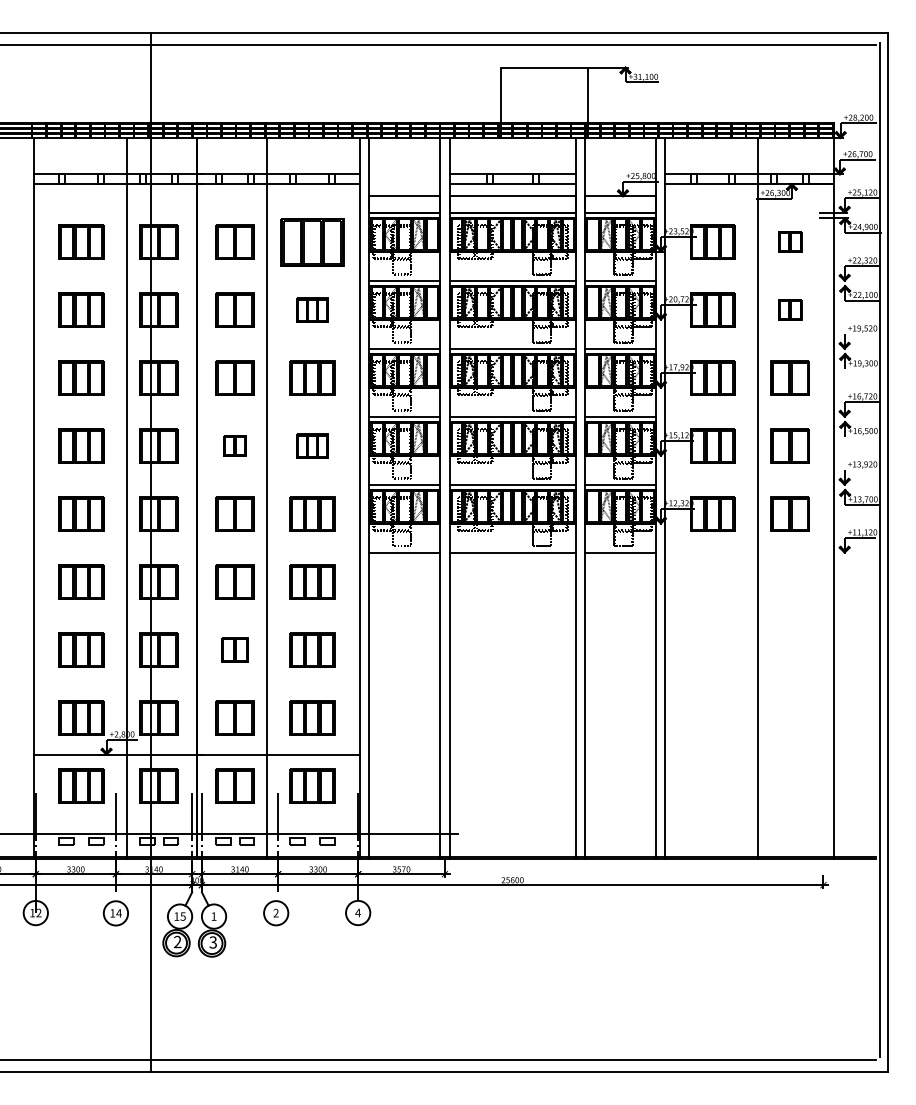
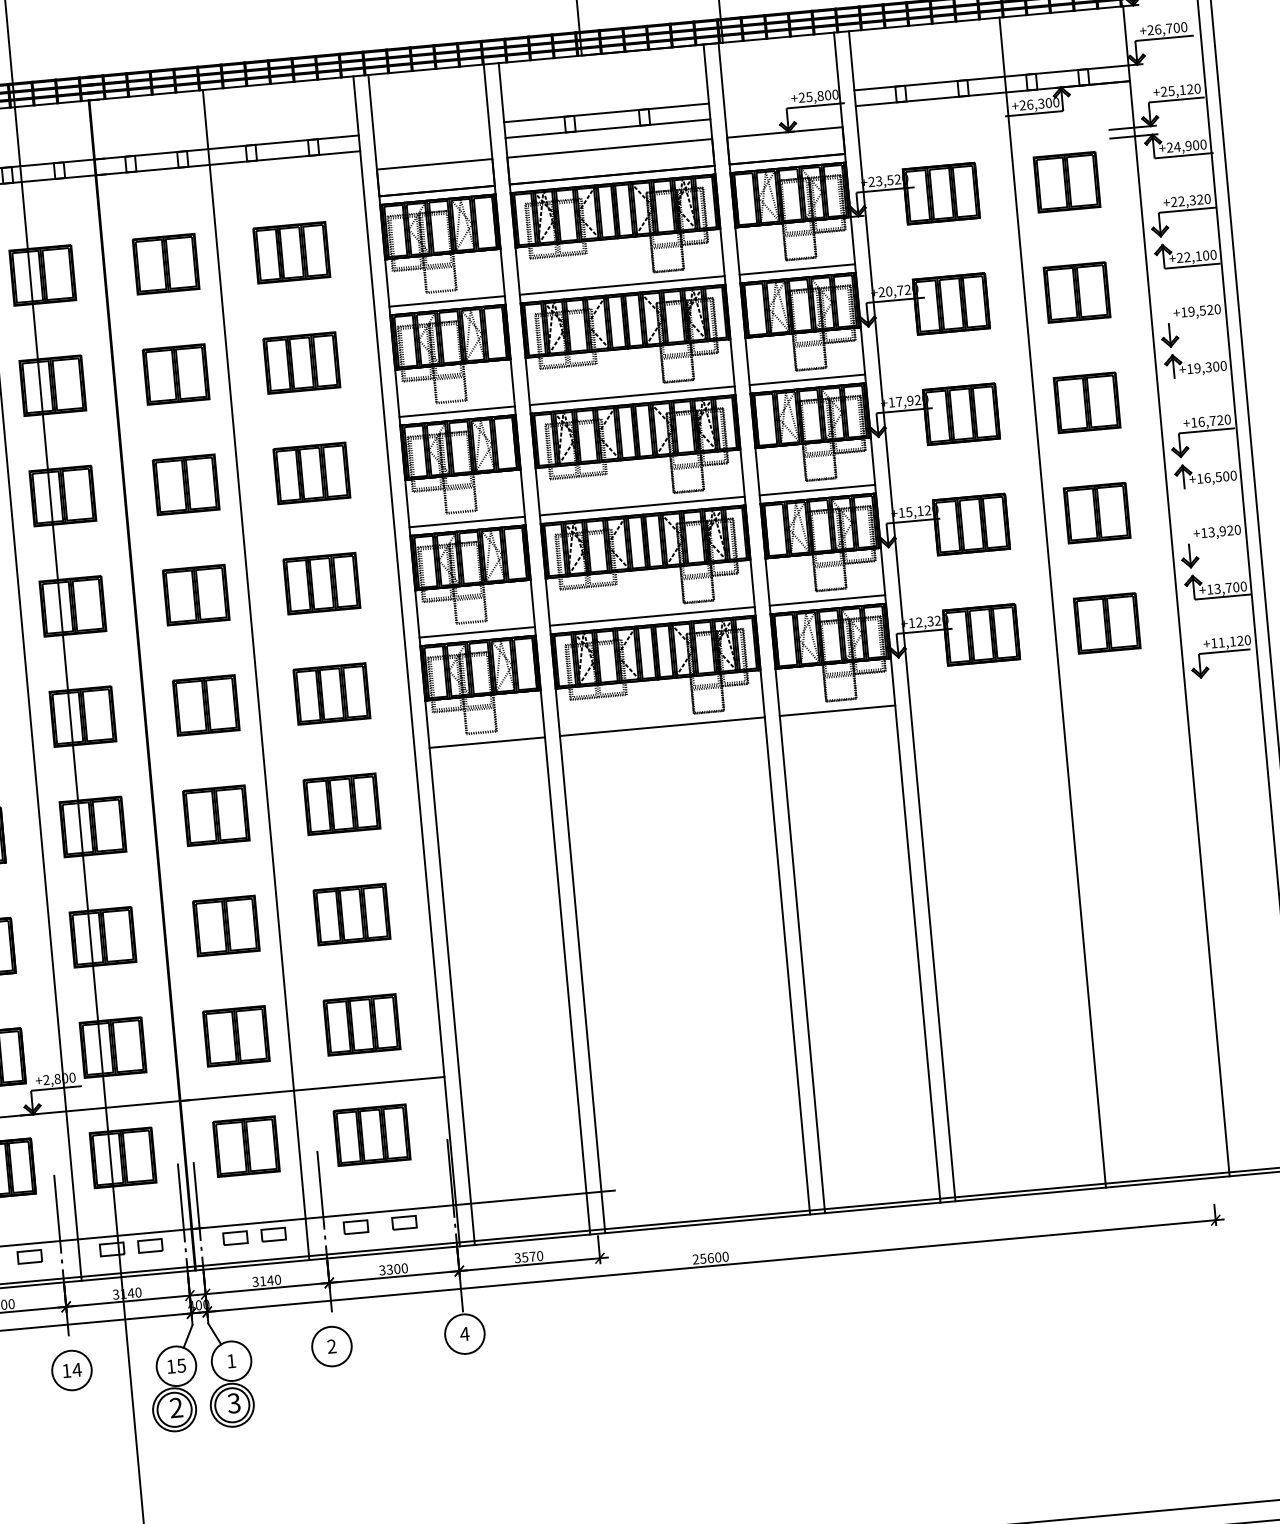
part: (312, 241) -> (291, 251), size x0.71
part: (789, 241) -> (1065, 180), size x1.67
part: (312, 309) -> (301, 361), size x1.43
part: (789, 309) -> (1075, 291), size x1.67
part: (234, 445) -> (195, 593), size x1.67
part: (312, 445) -> (321, 582), size x1.43
part: (234, 649) -> (225, 924), size x1.43

